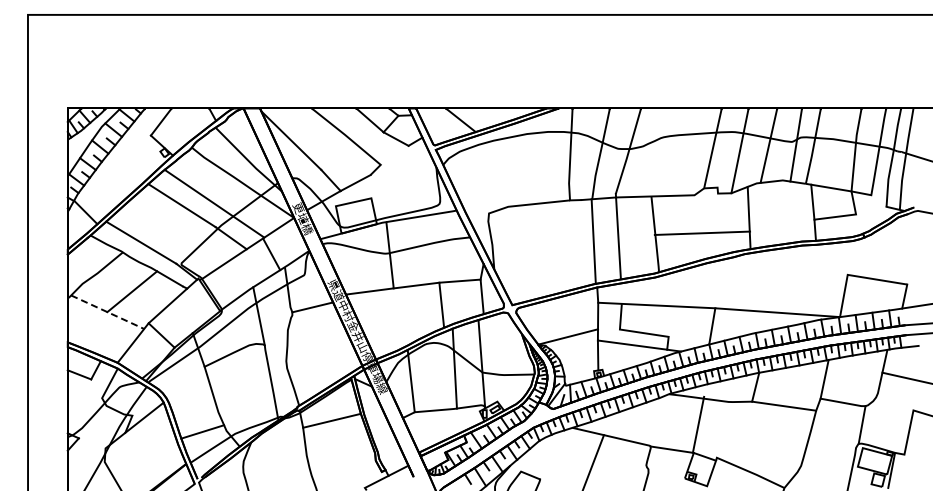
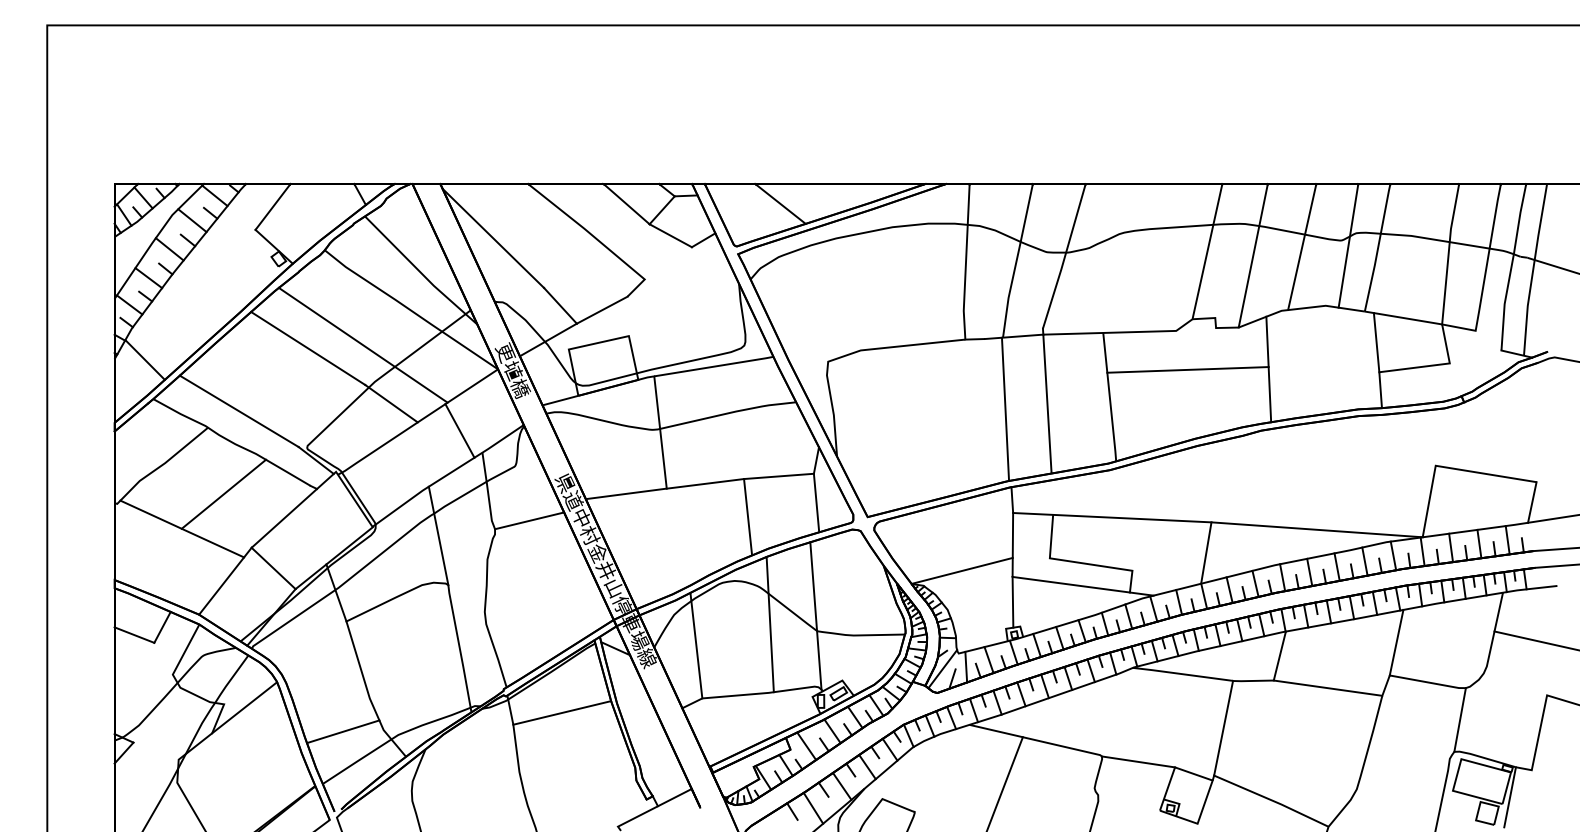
line: (702, 232) -> (1188, 368), moved
line: (108, 312) -> (183, 529), dashed -> solid
line: (698, 424) -> (1223, 727), moved

